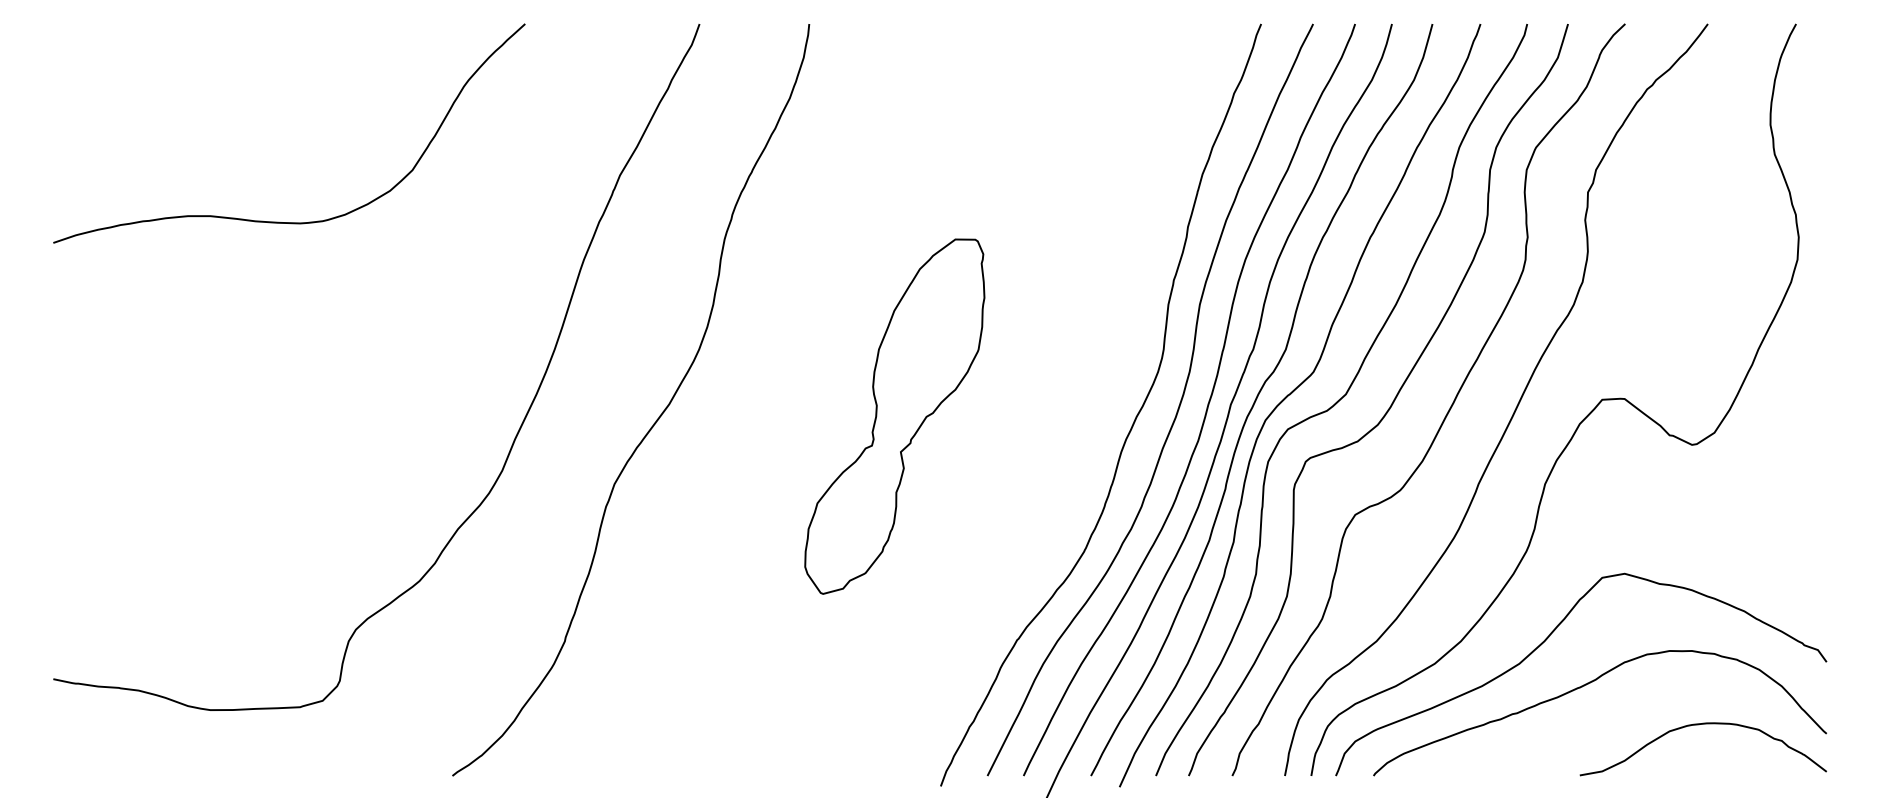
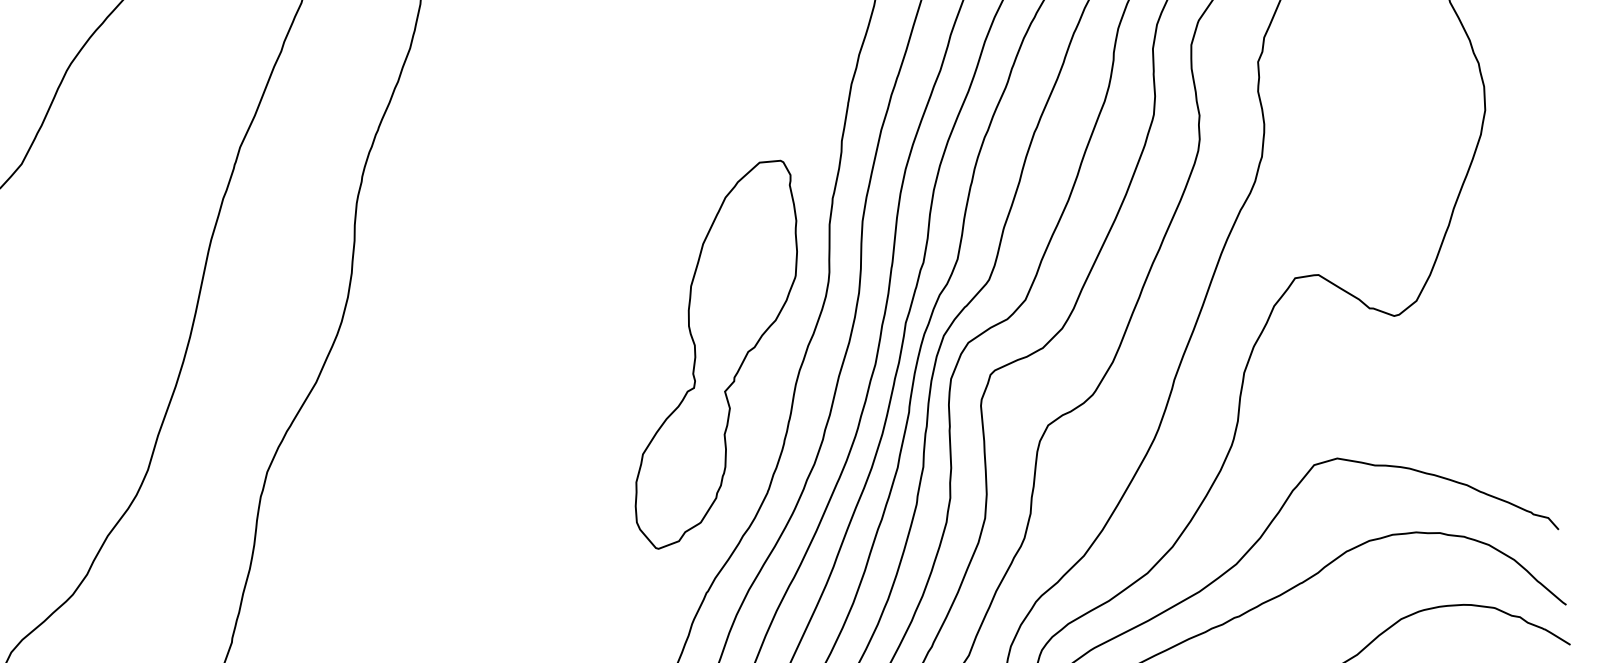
part: (894, 416) -> (714, 354), moved

